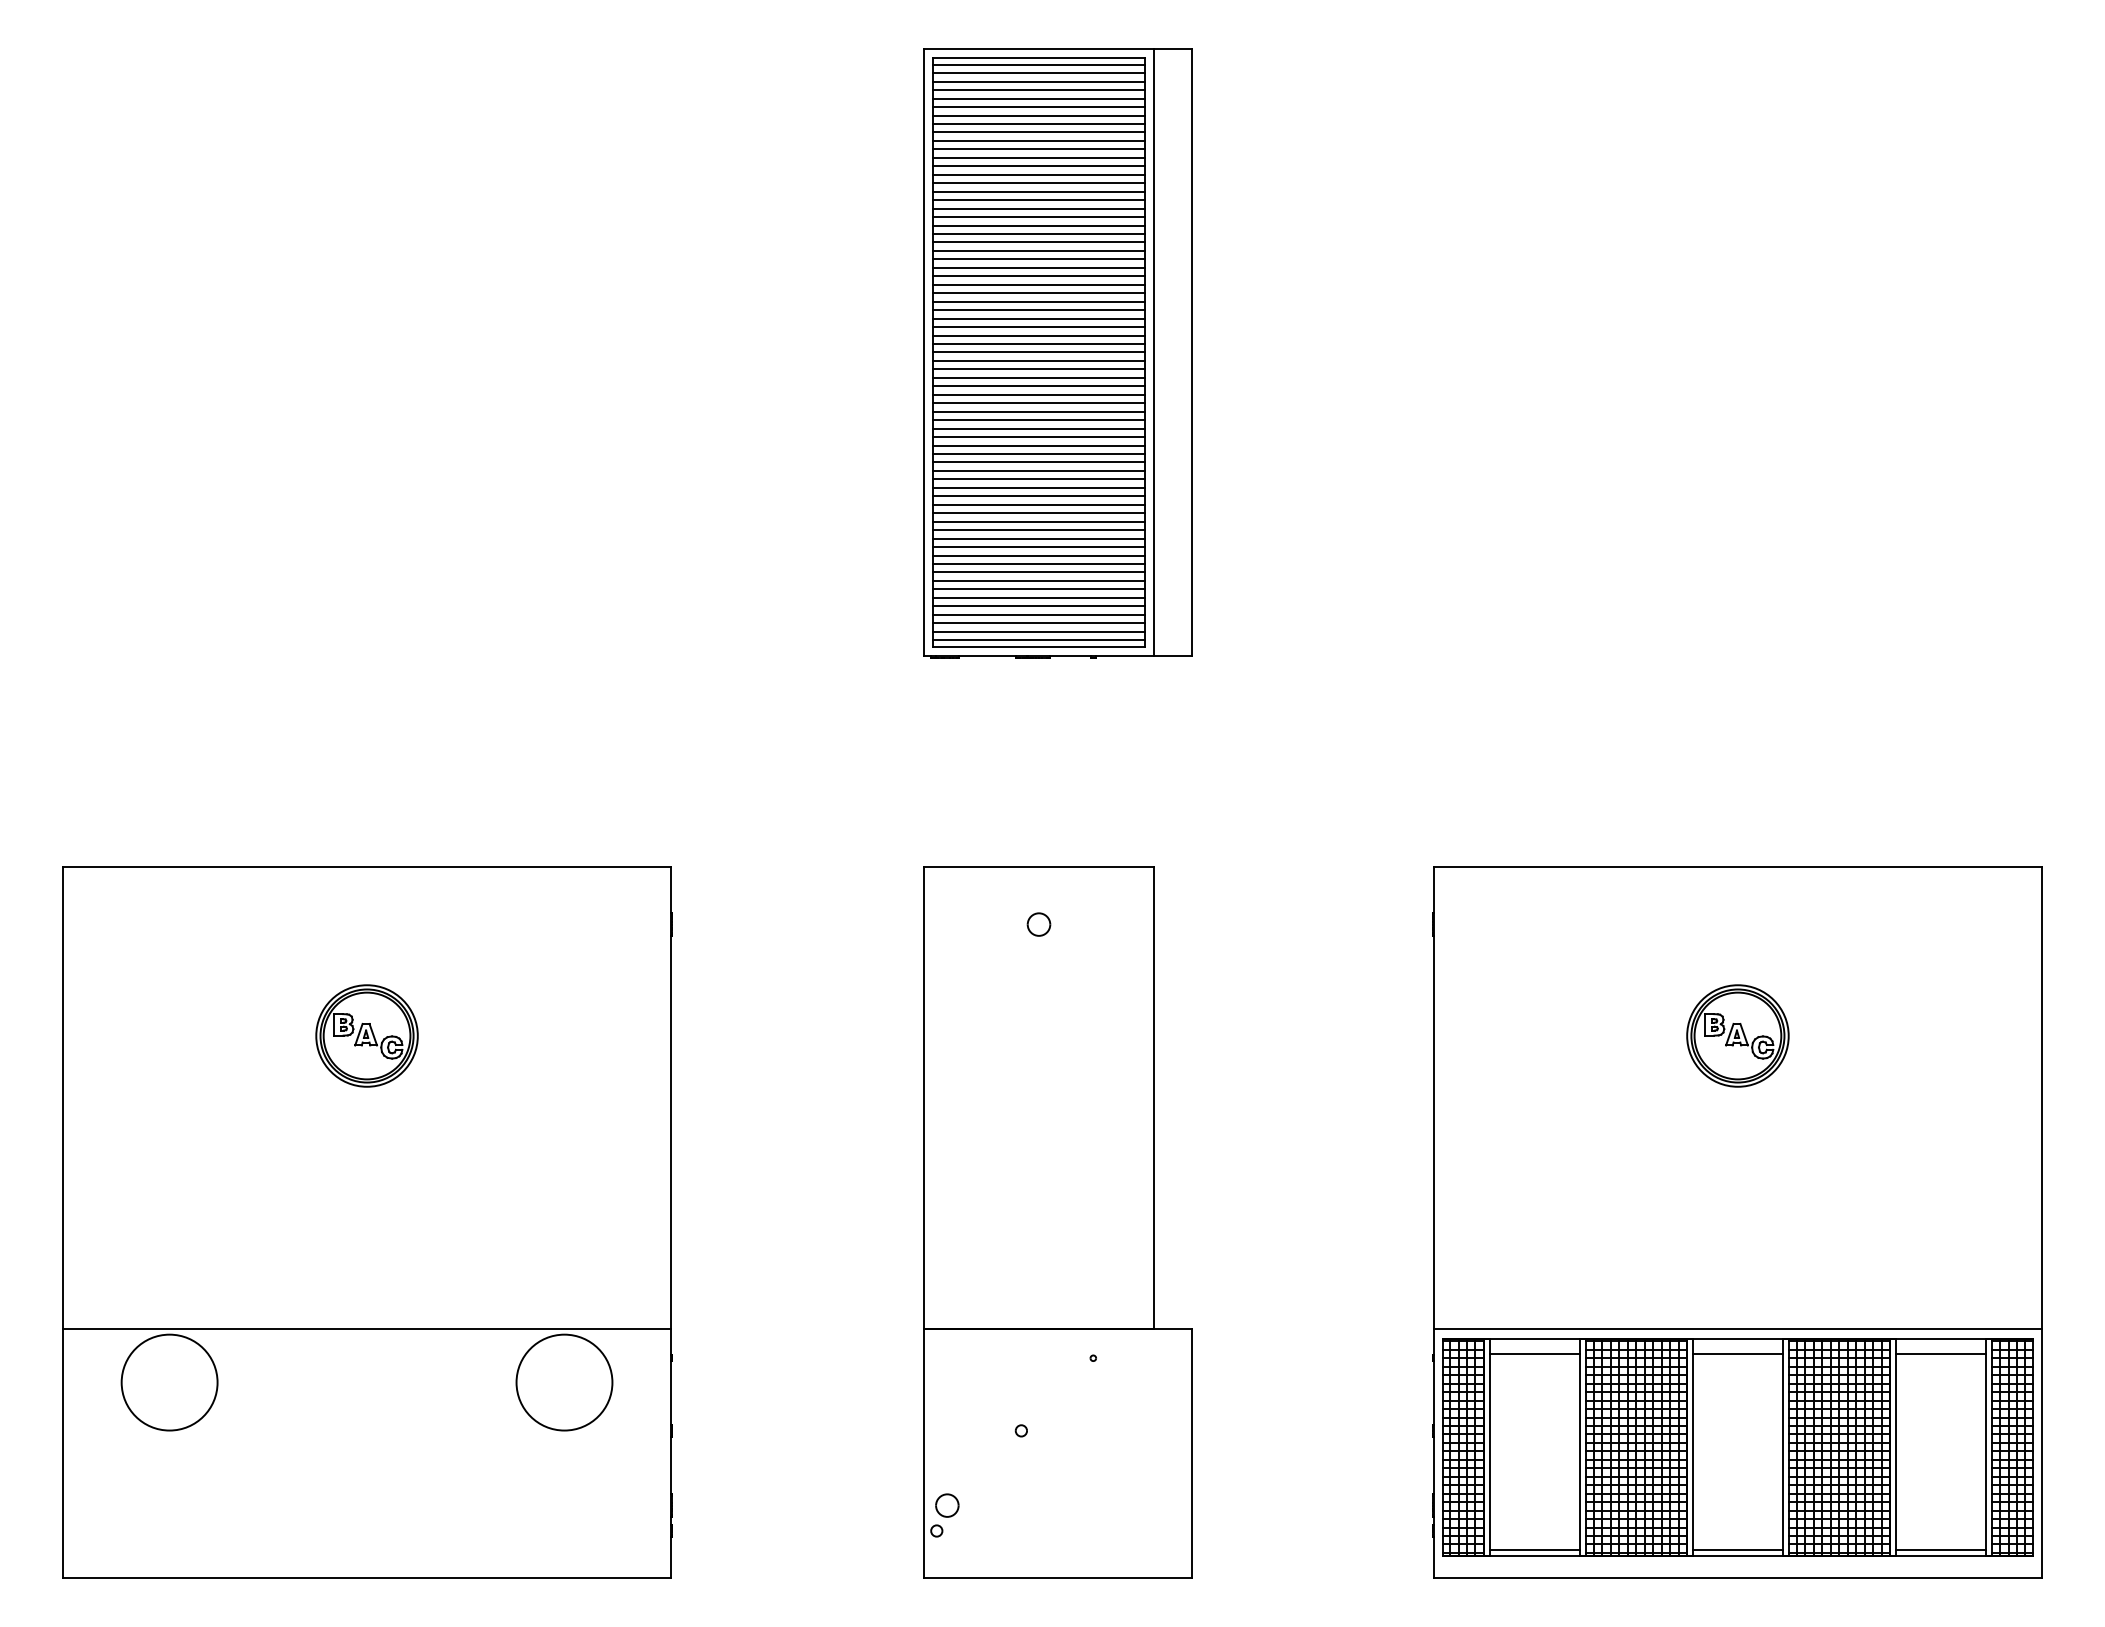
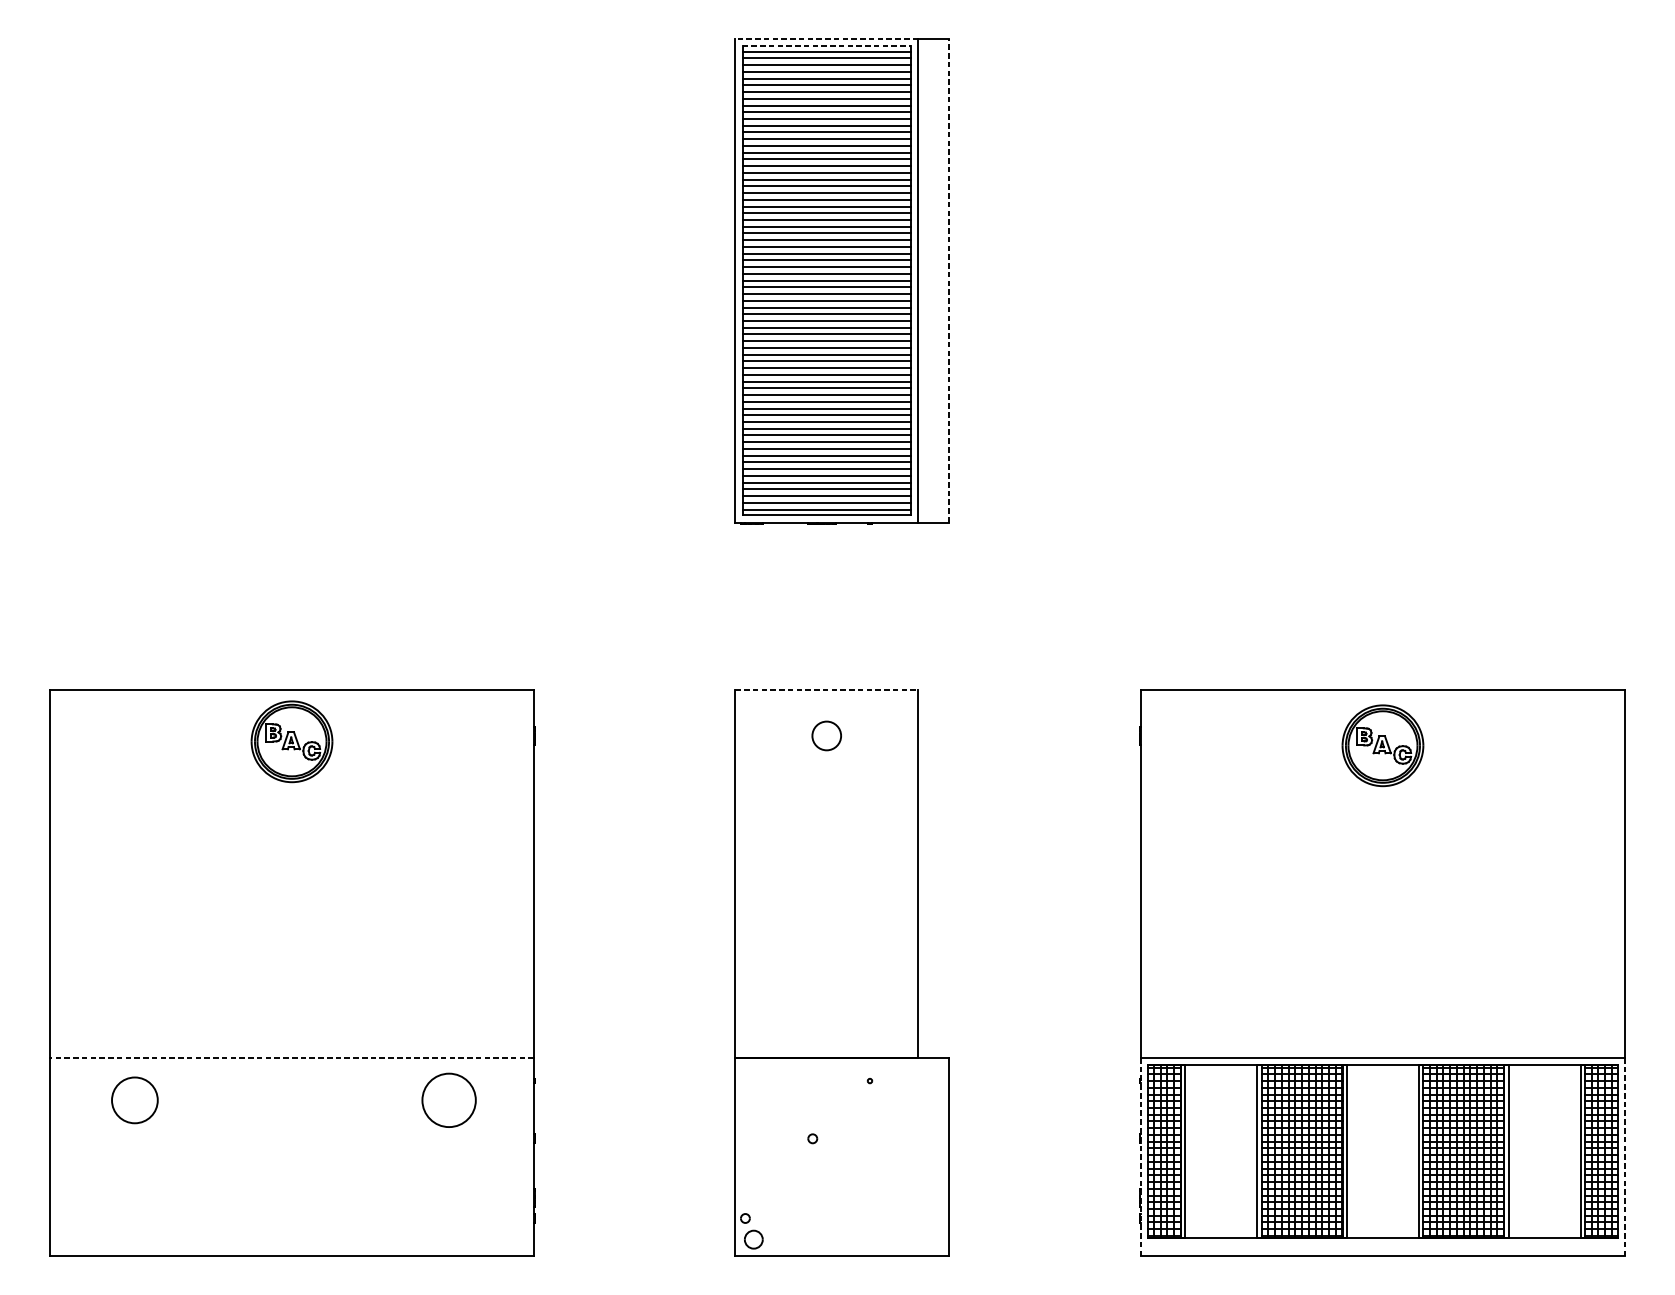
line: (1039, 48) -> (827, 38), solid -> dashed
line: (1039, 57) -> (827, 45), solid -> dashed
line: (1192, 352) -> (948, 280), solid -> dashed
line: (1039, 866) -> (827, 689), solid -> dashed
part: (1038, 924) -> (826, 735), size x1.6
part: (366, 1035) -> (291, 741), moved
part: (1737, 1035) -> (1382, 745), moved
line: (367, 1329) -> (292, 1058), solid -> dashed
line: (1534, 1353) -> (1221, 1077), removed
line: (1737, 1353) -> (1382, 1077), removed
line: (1940, 1353) -> (1544, 1077), removed
circle: (169, 1382) -> (134, 1100), size x0.6
circle: (564, 1382) -> (449, 1100), size x0.7
line: (1434, 1453) -> (1141, 1156), solid -> dashed
line: (2041, 1453) -> (1624, 1156), solid -> dashed
part: (947, 1505) -> (753, 1239), moved
line: (1534, 1550) -> (1221, 1234), removed
line: (1737, 1550) -> (1382, 1234), removed
line: (1940, 1550) -> (1544, 1234), removed

